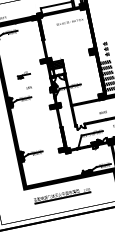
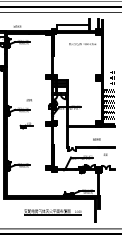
part: (23, 74) -> (26, 125), moved
part: (61, 195) -> (52, 212), moved

